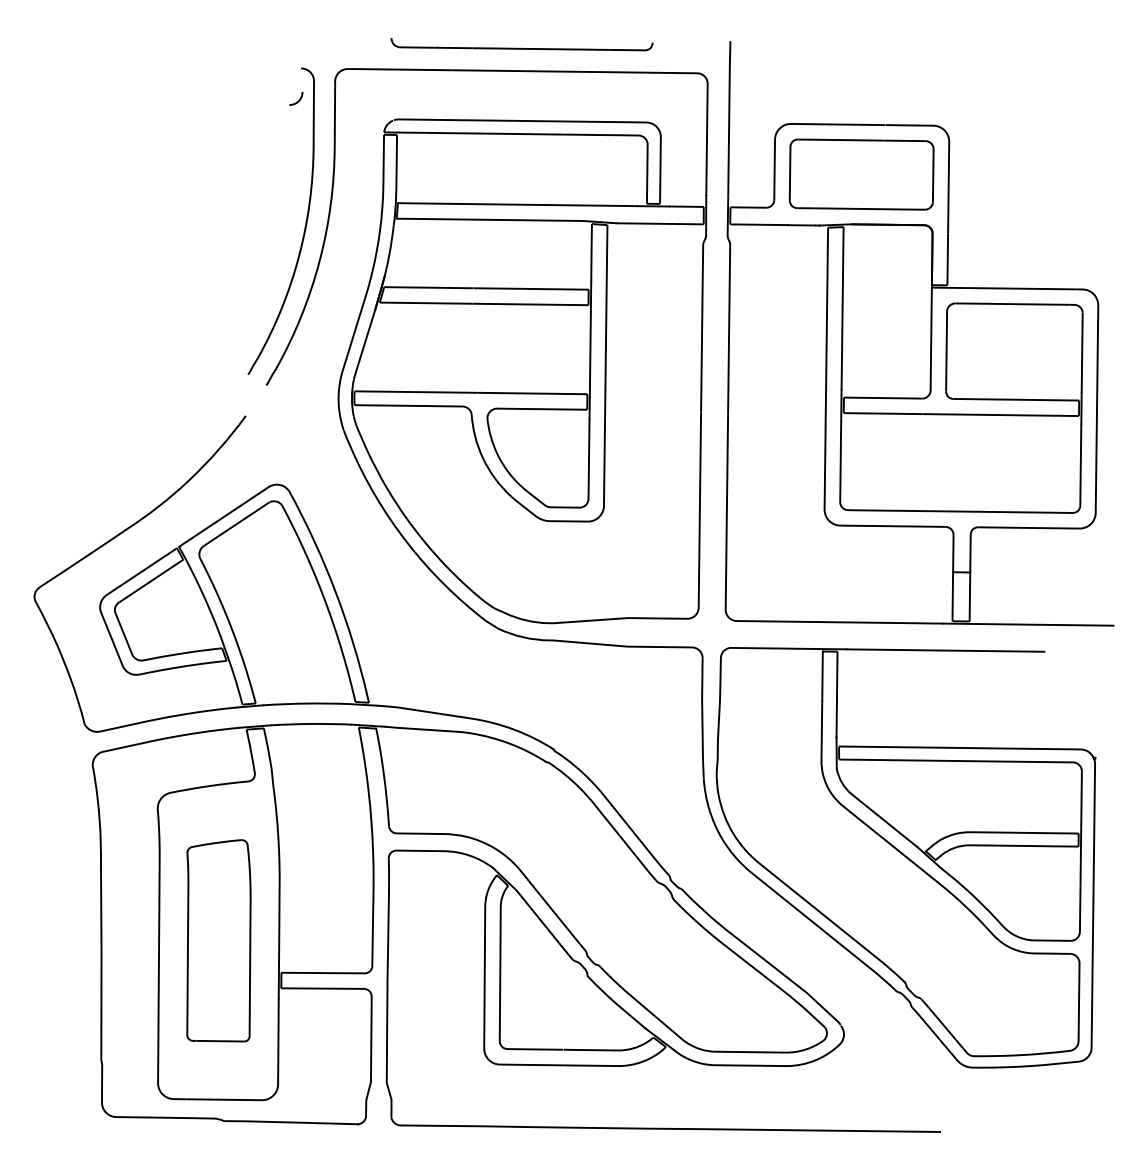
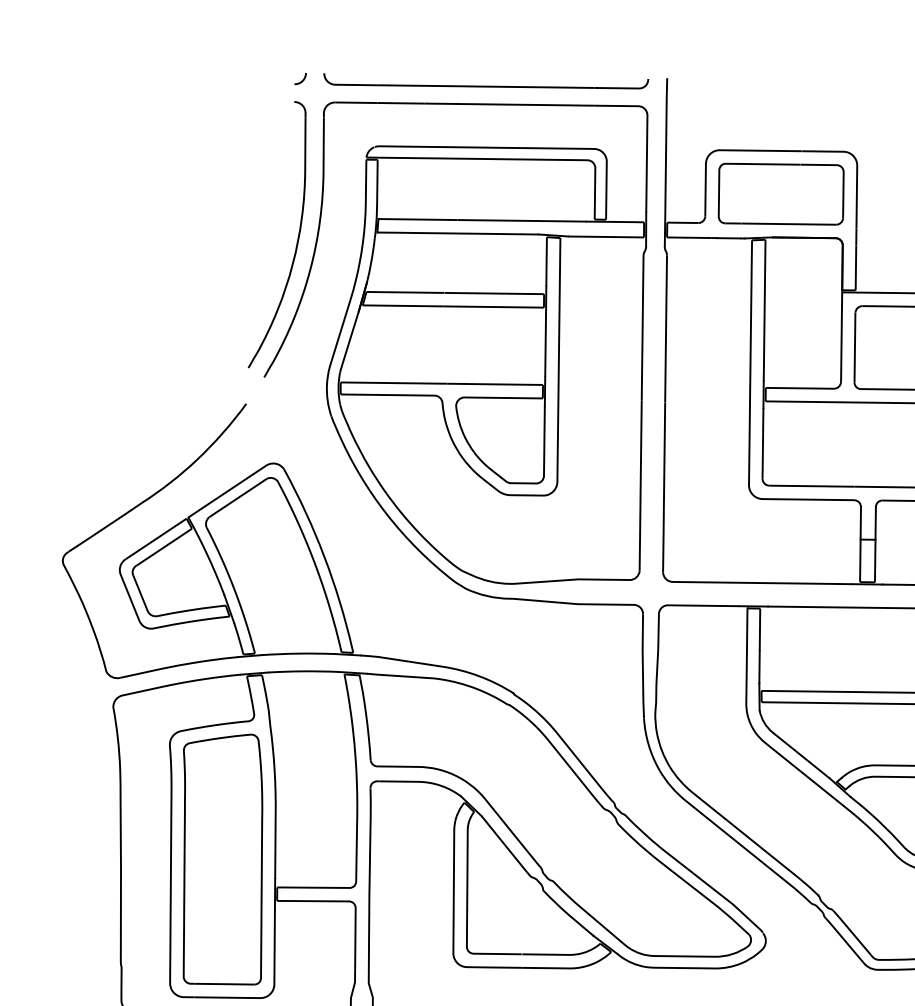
part: (521, 44) -> (485, 81), size x1.43
arc: (298, 100) -> (302, 80), moved
part: (218, 940) -> (222, 859), size x1.43

